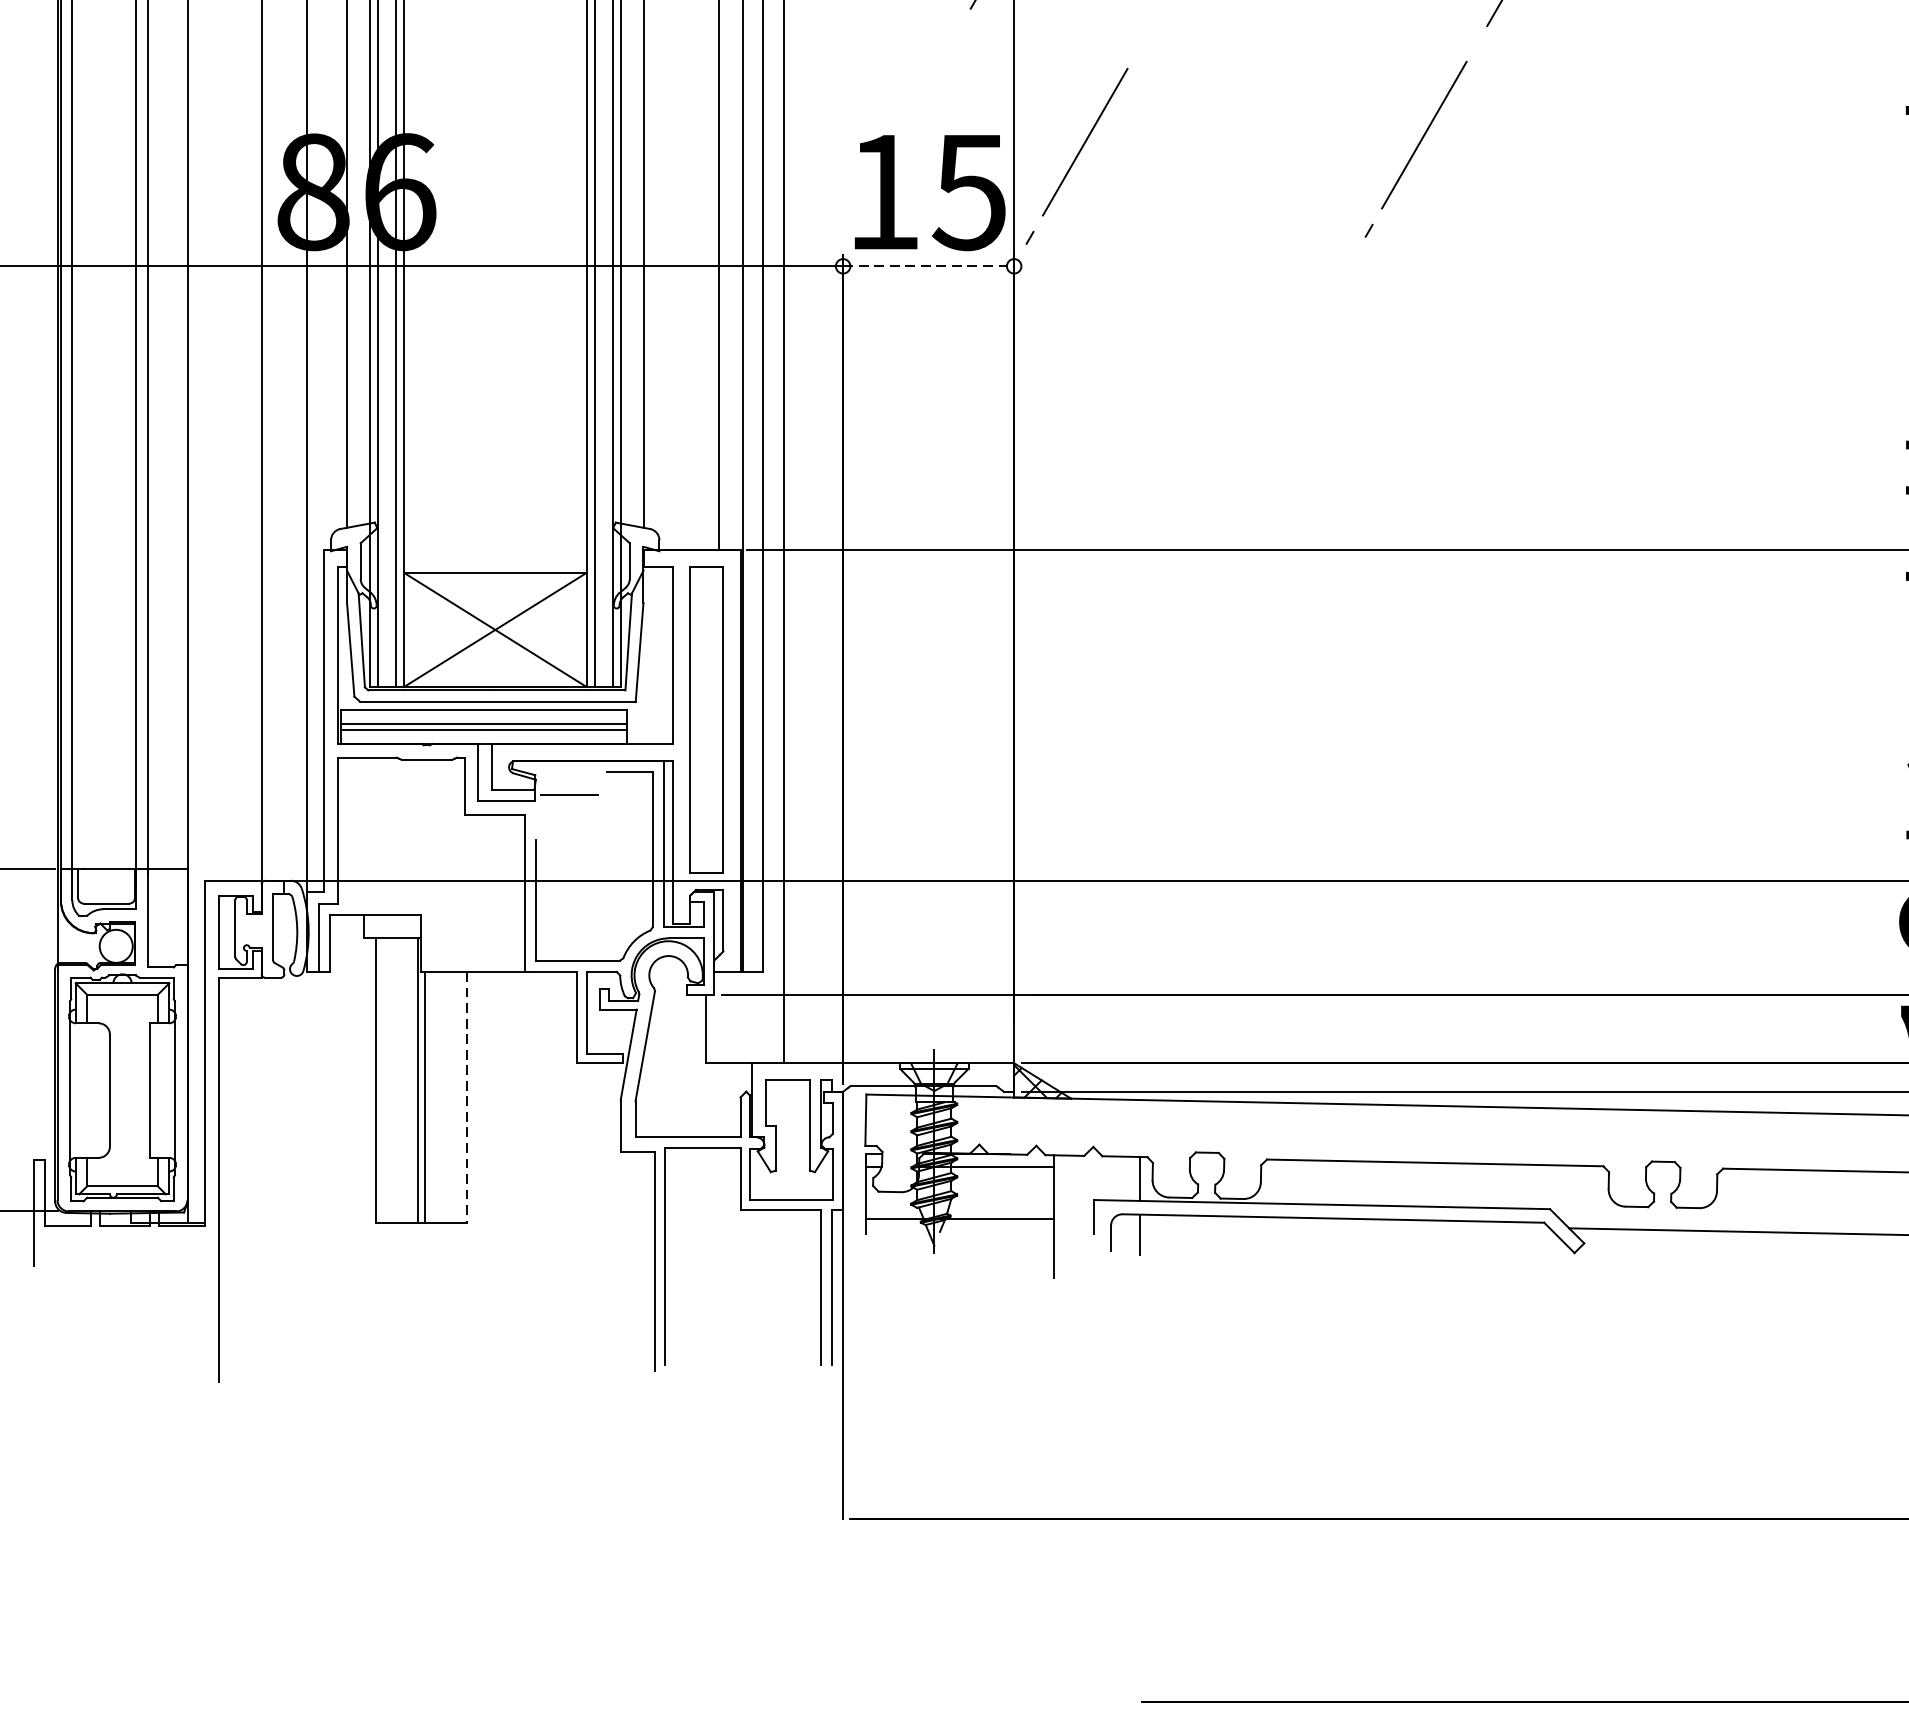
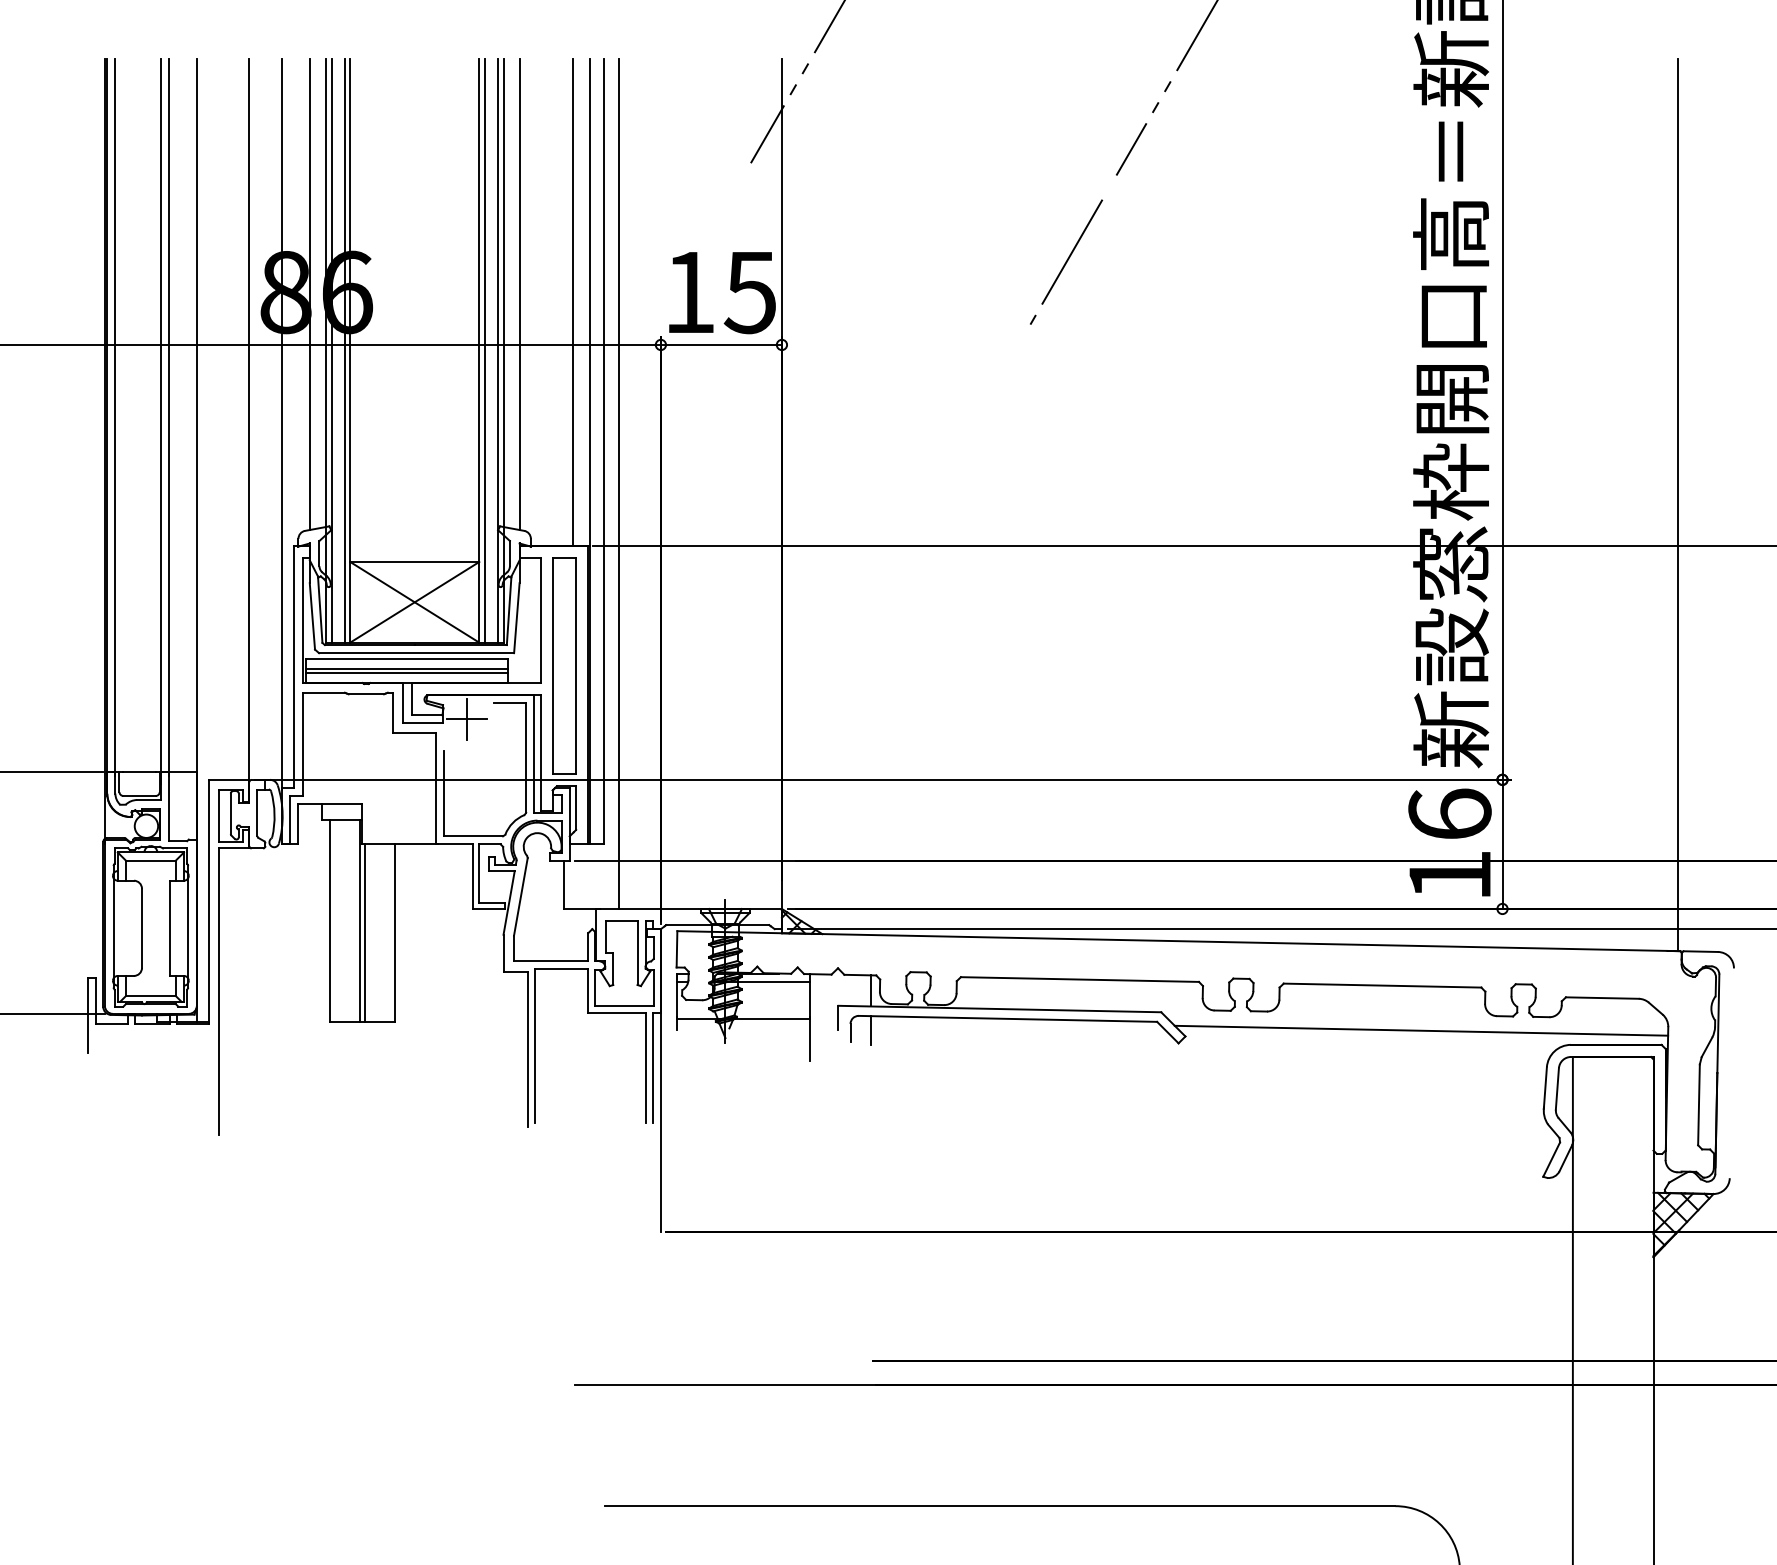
line: (1077, 155) -> (826, 266), removed
line: (928, 265) -> (721, 344), dashed -> solid
line: (569, 795) -> (467, 719), added
line: (466, 1097) -> (394, 933), dashed -> solid

